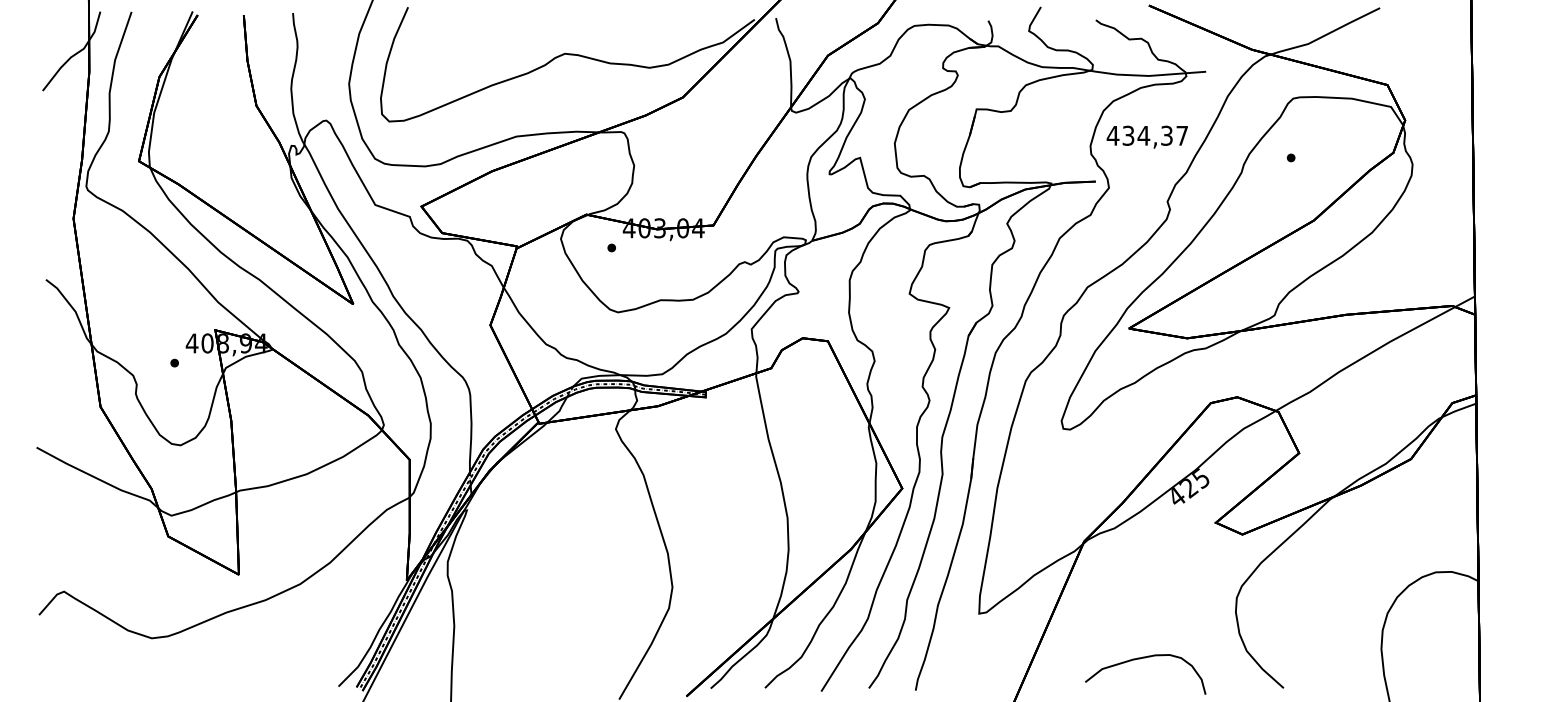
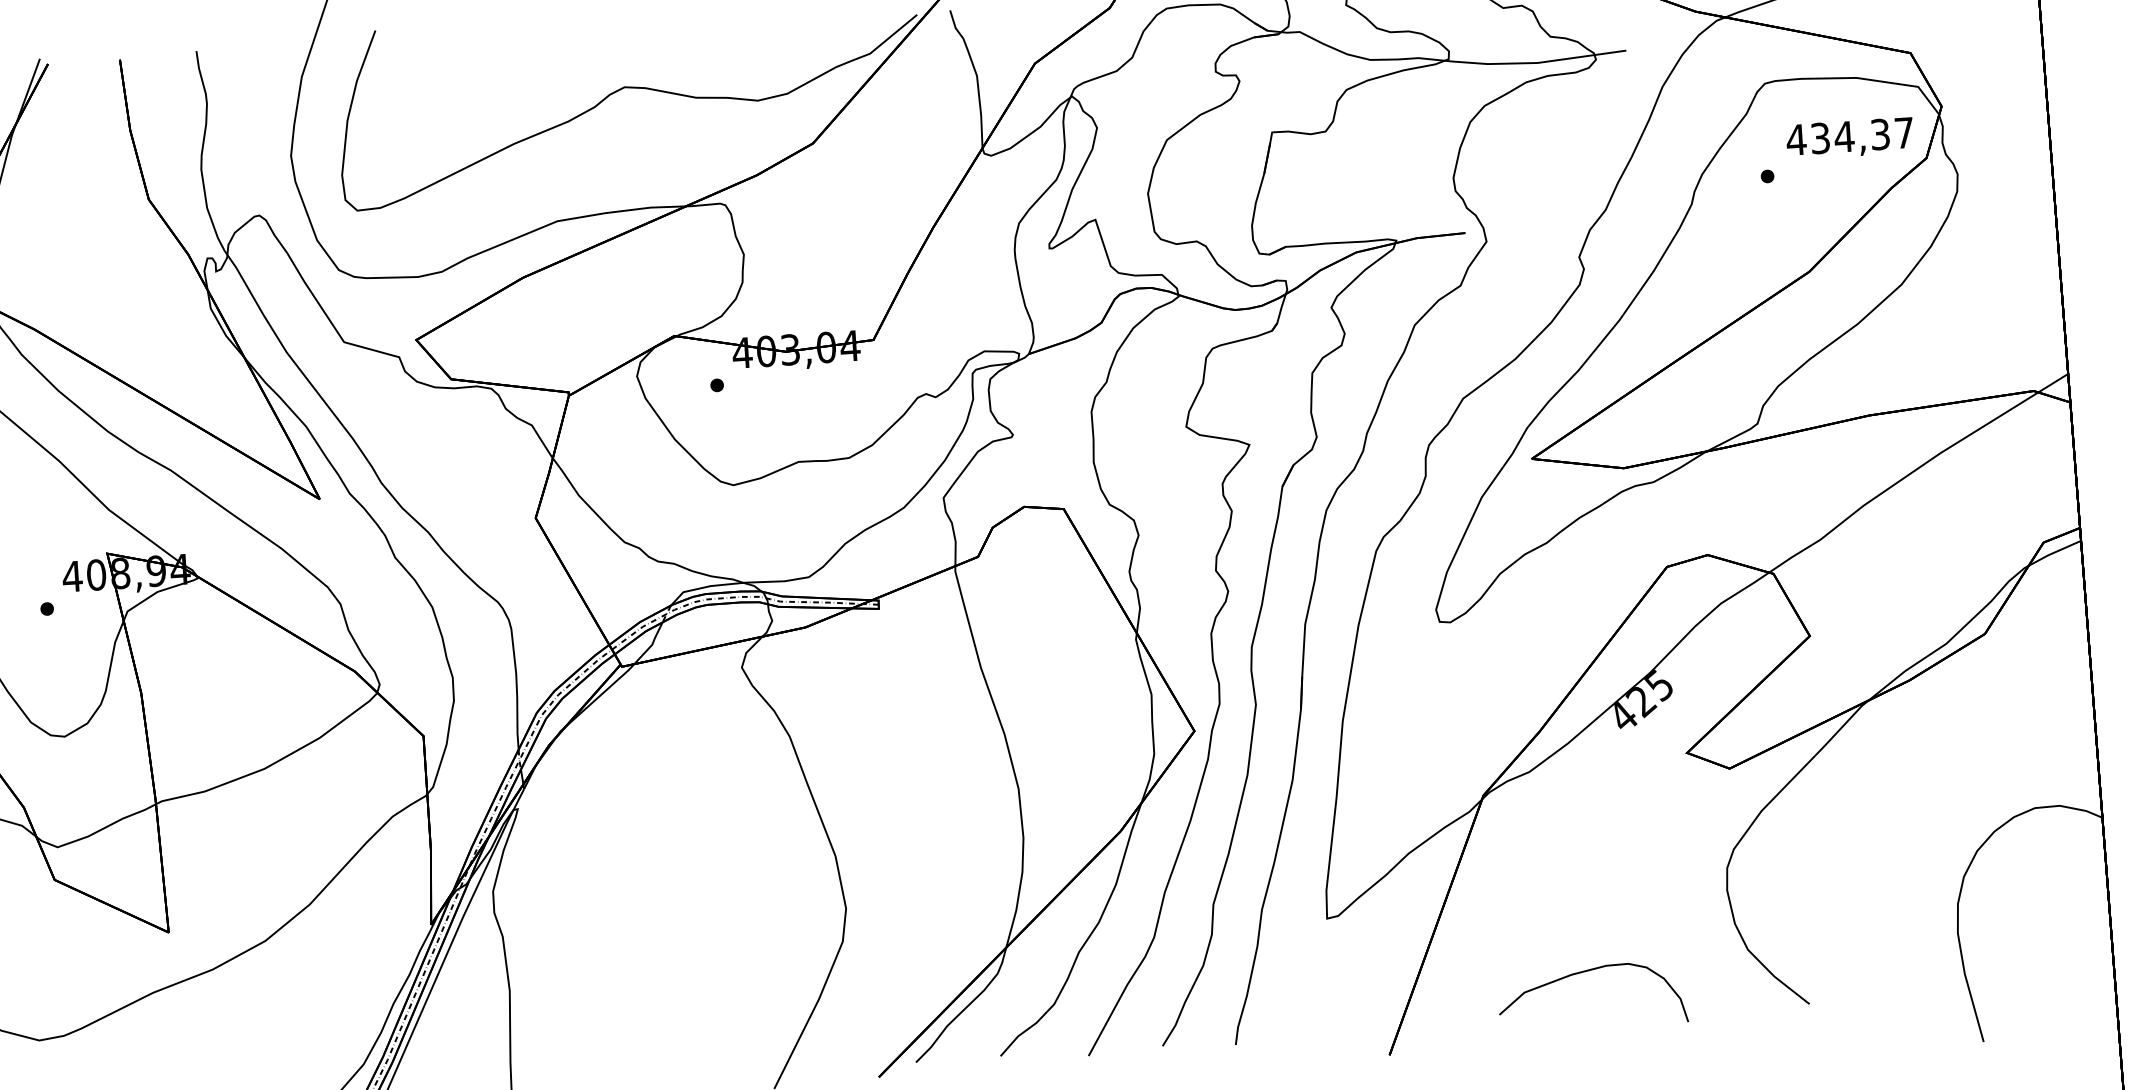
text: (1146, 136) -> (1848, 137), moved

